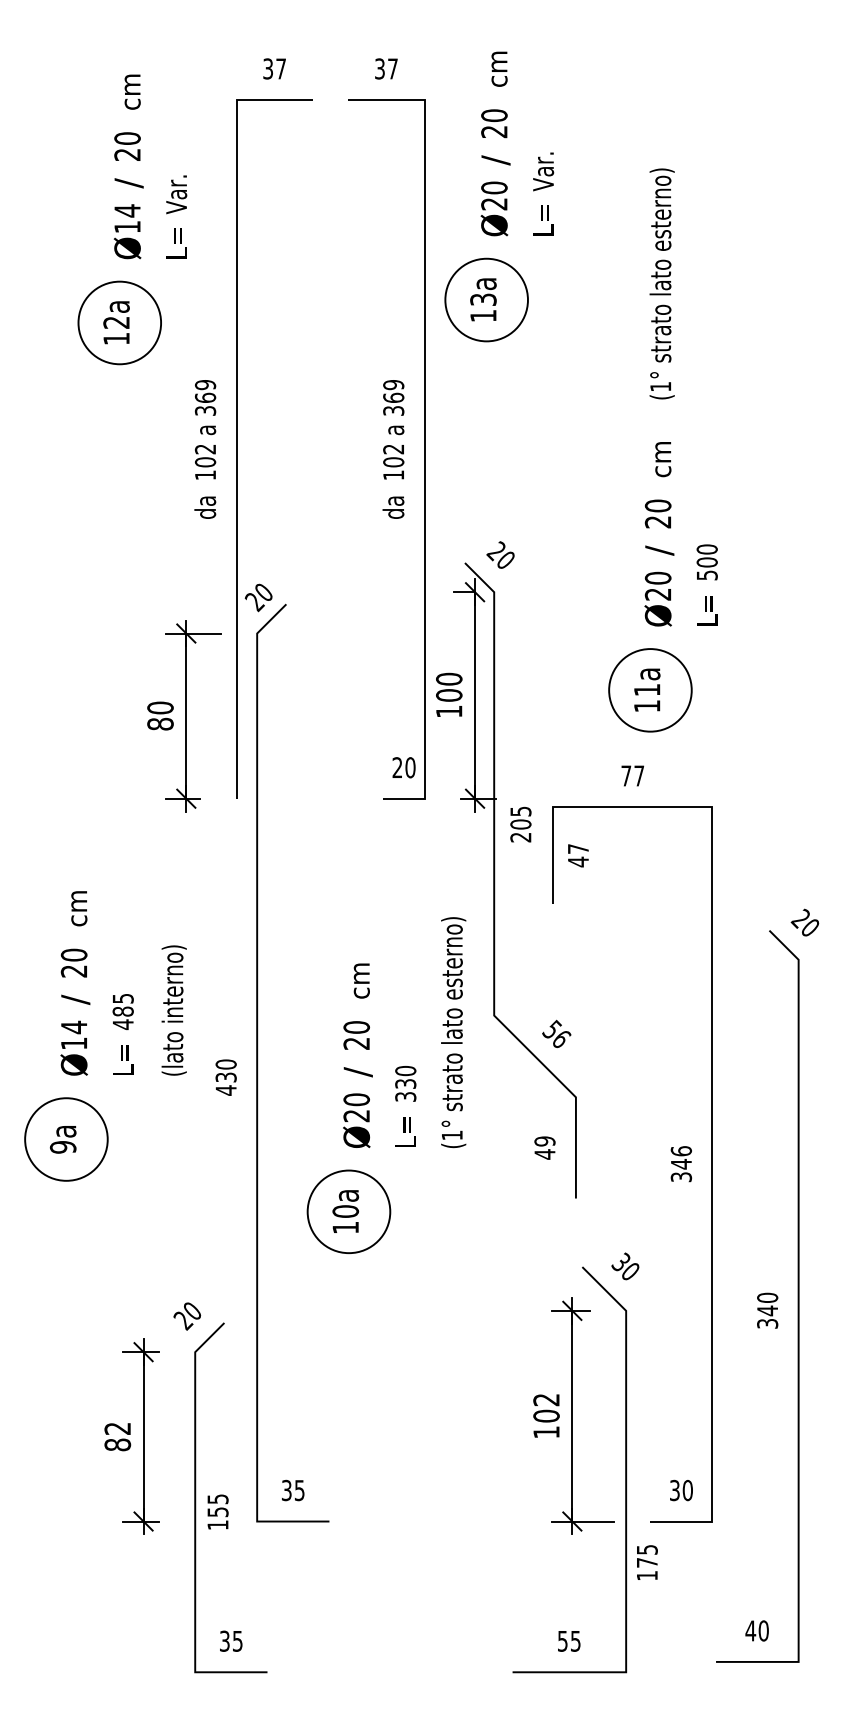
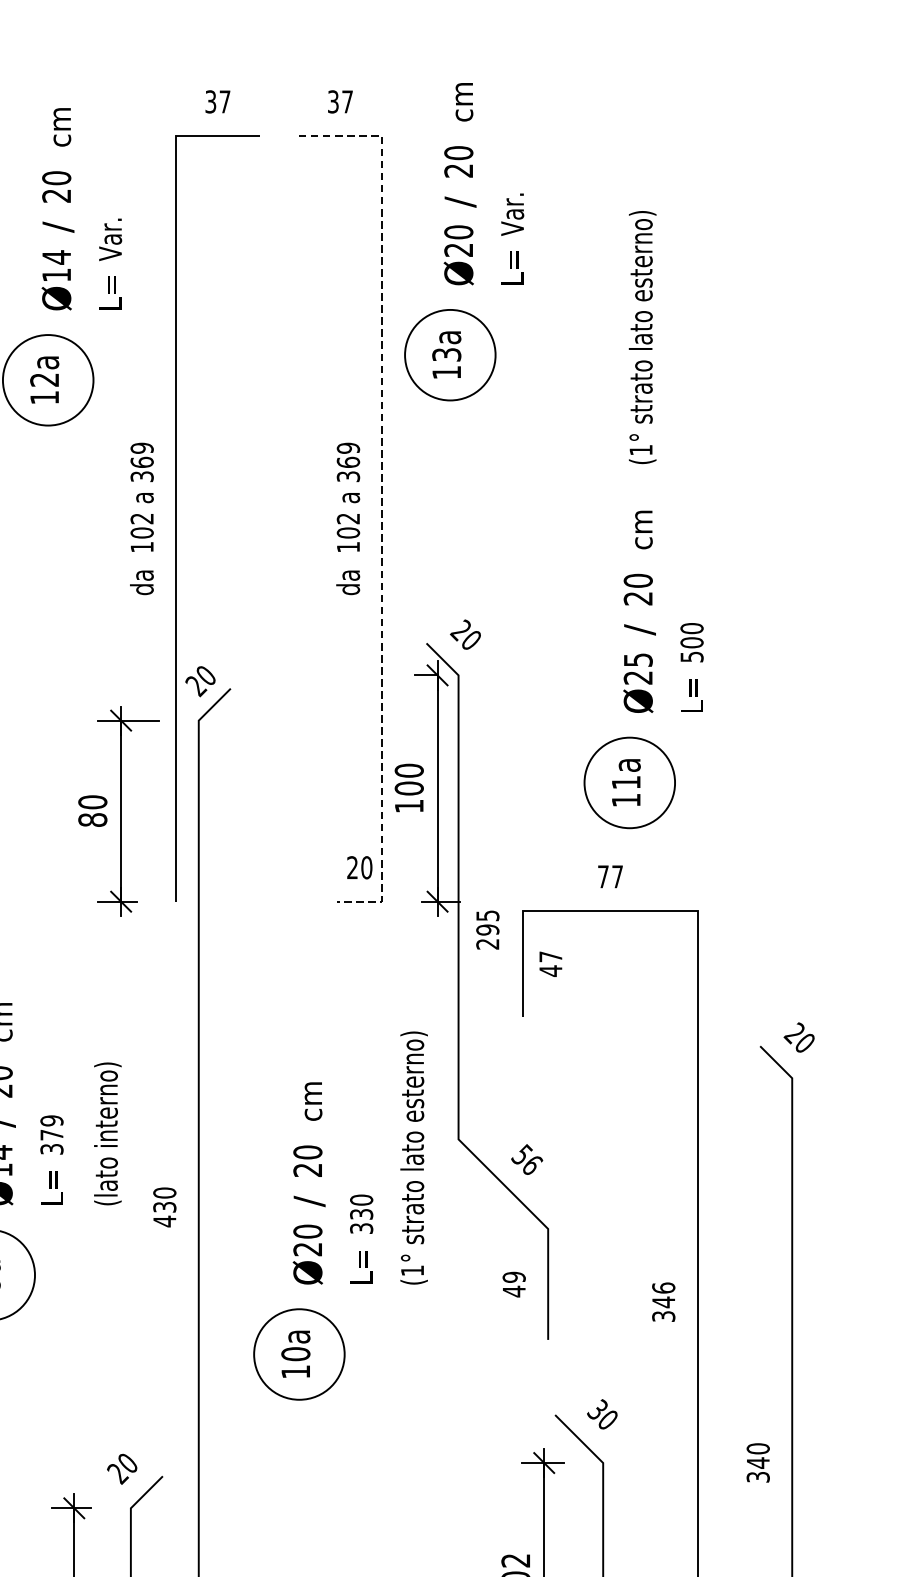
line: (424, 431) -> (382, 499), solid -> dashed
text: (657, 577) -> (637, 659), 20 -> 25
text: (520, 824) -> (487, 929), 205 -> 295
text: (122, 1011) -> (51, 1134), 485 -> 379

